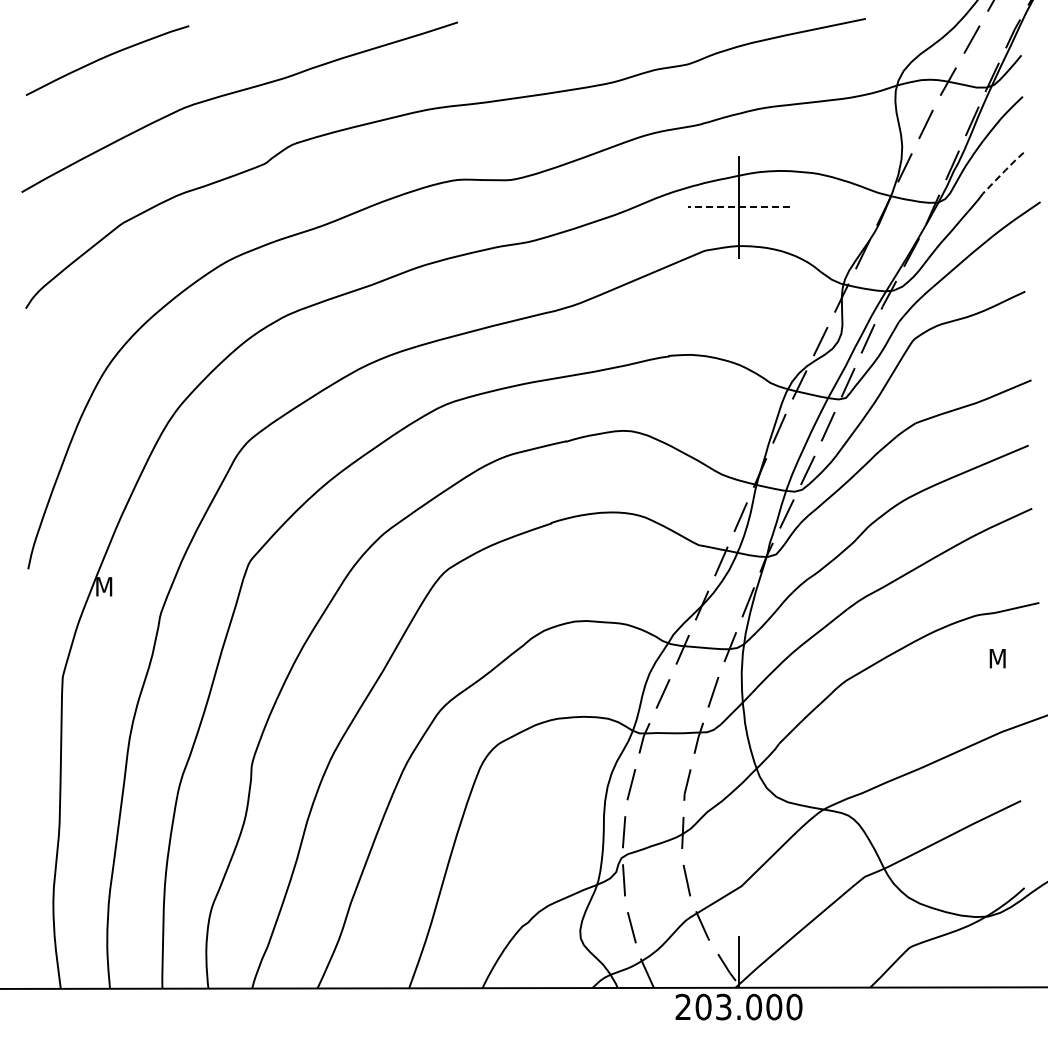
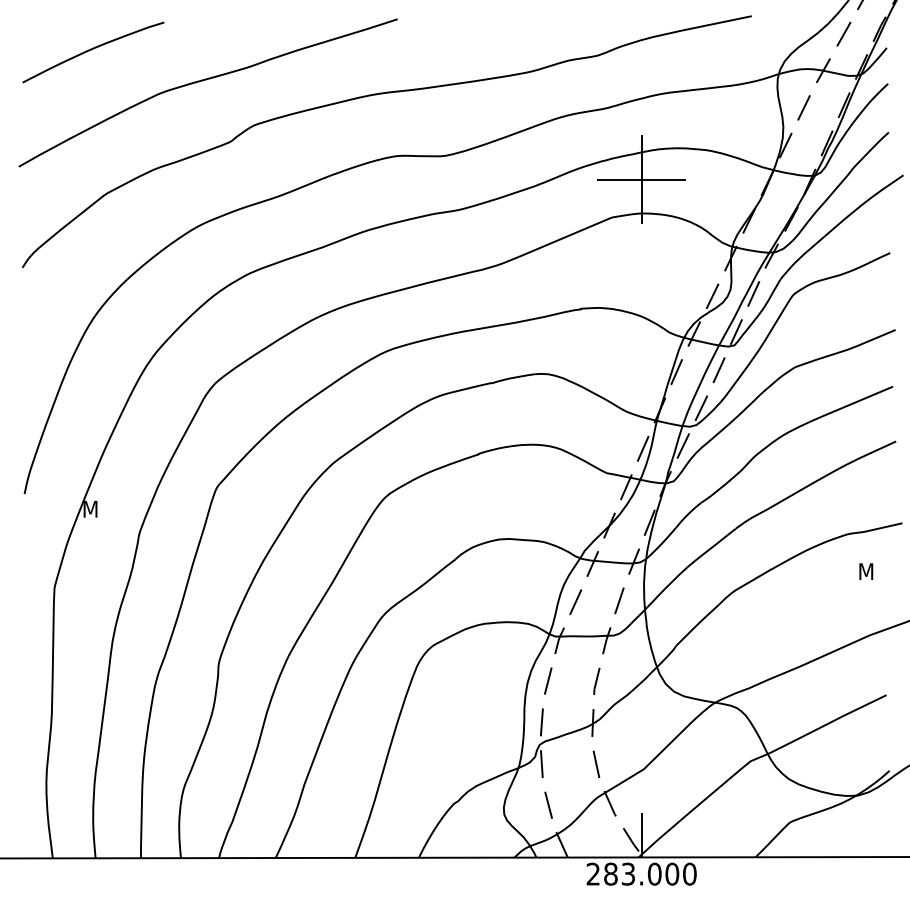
line: (1003, 172) -> (871, 149), dashed -> solid
line: (738, 207) -> (641, 179), dashed -> solid
text: (703, 1007) -> (610, 874), 203.000 -> 283.000

